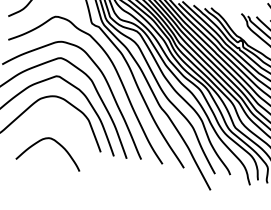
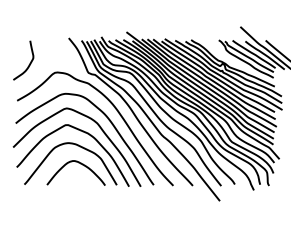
curve: (56, 143) -> (80, 164), moved

